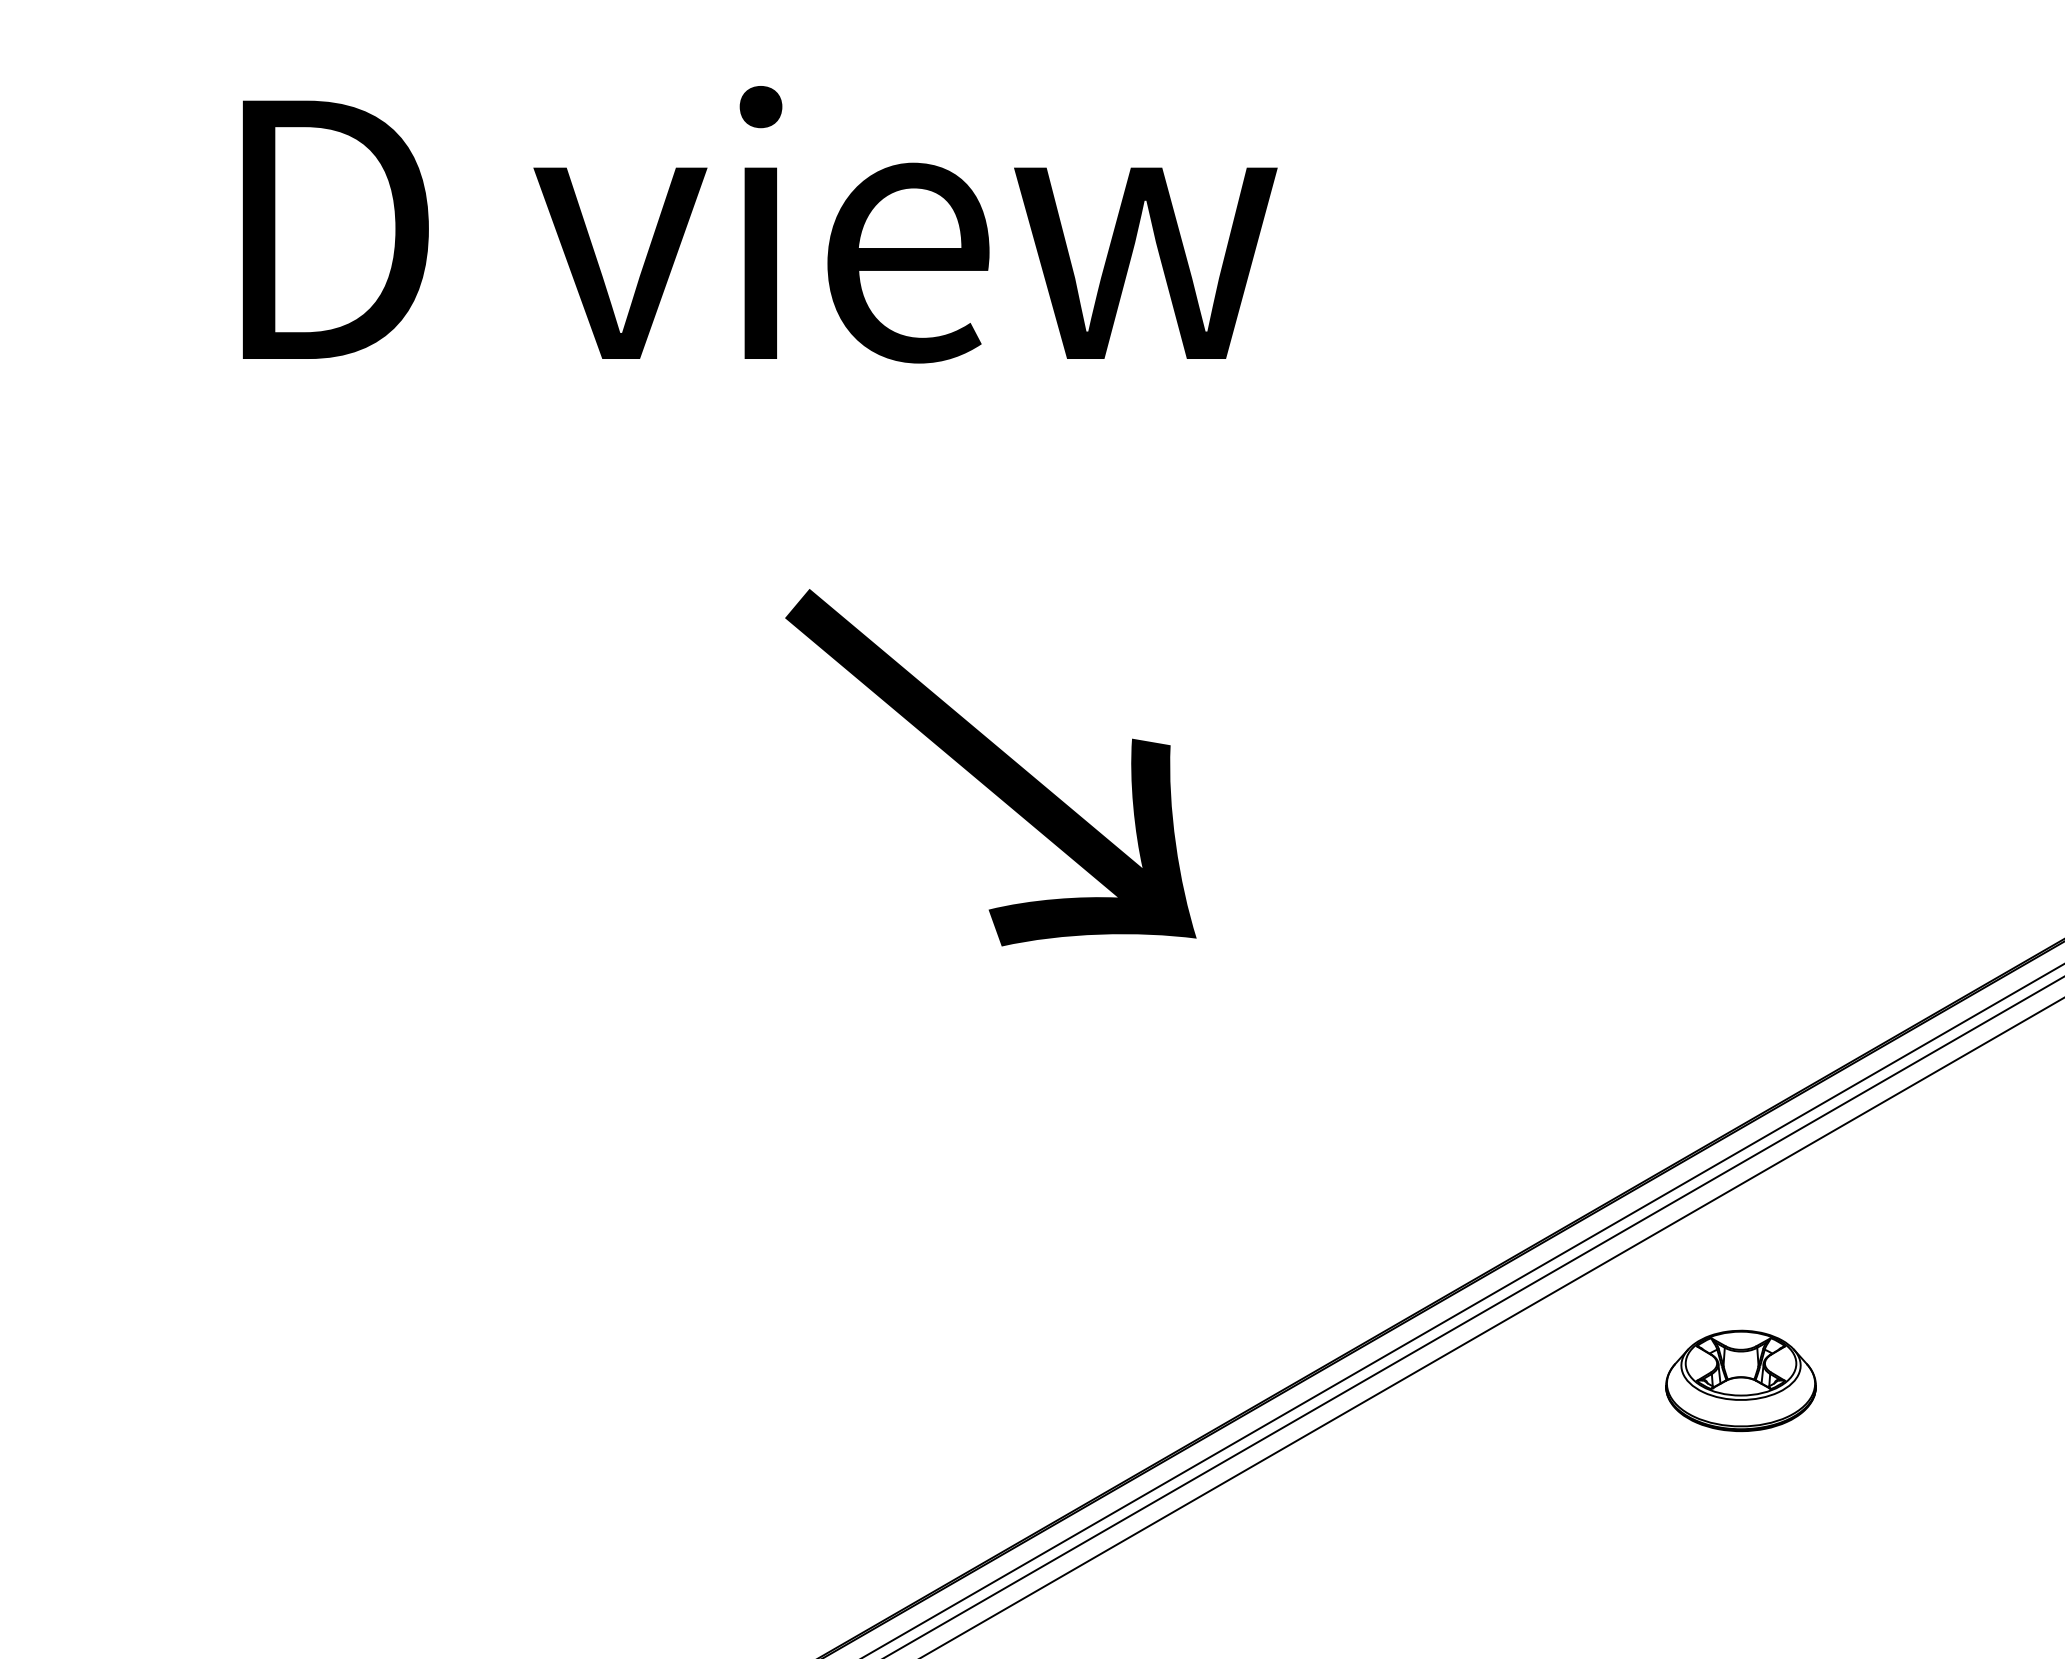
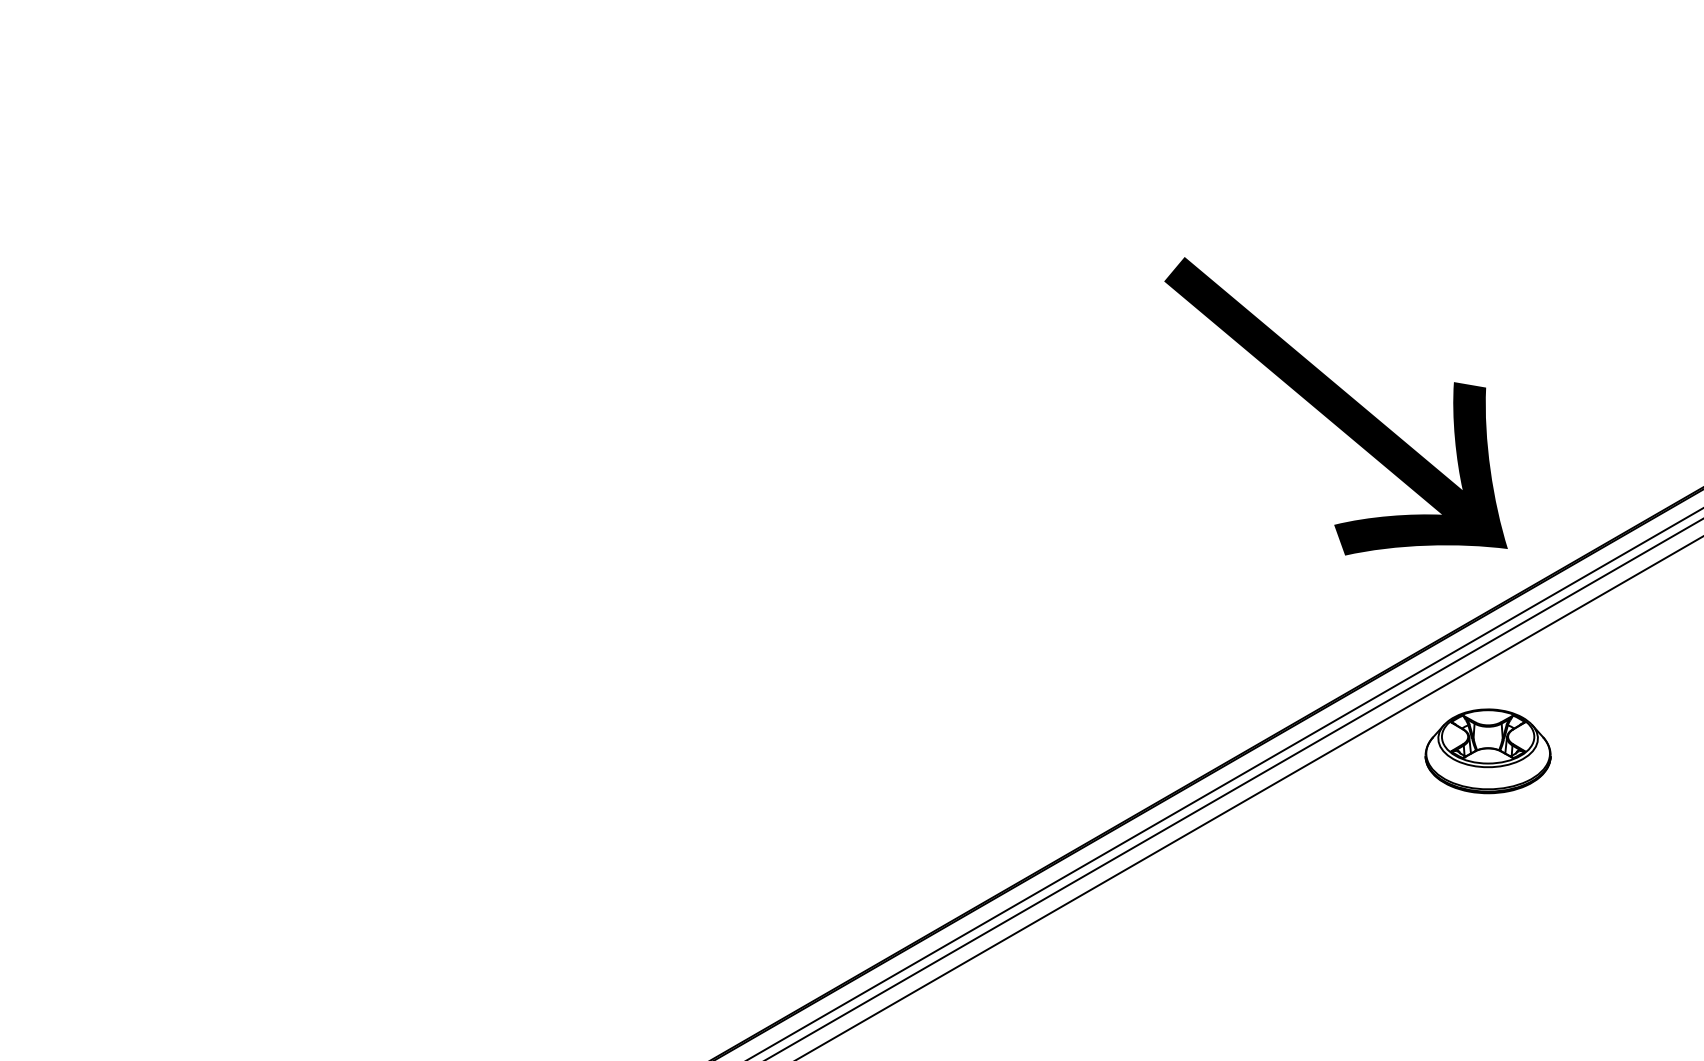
text: (990, 767) -> (1335, 406), moved
part: (1740, 1380) -> (1487, 750), moved

